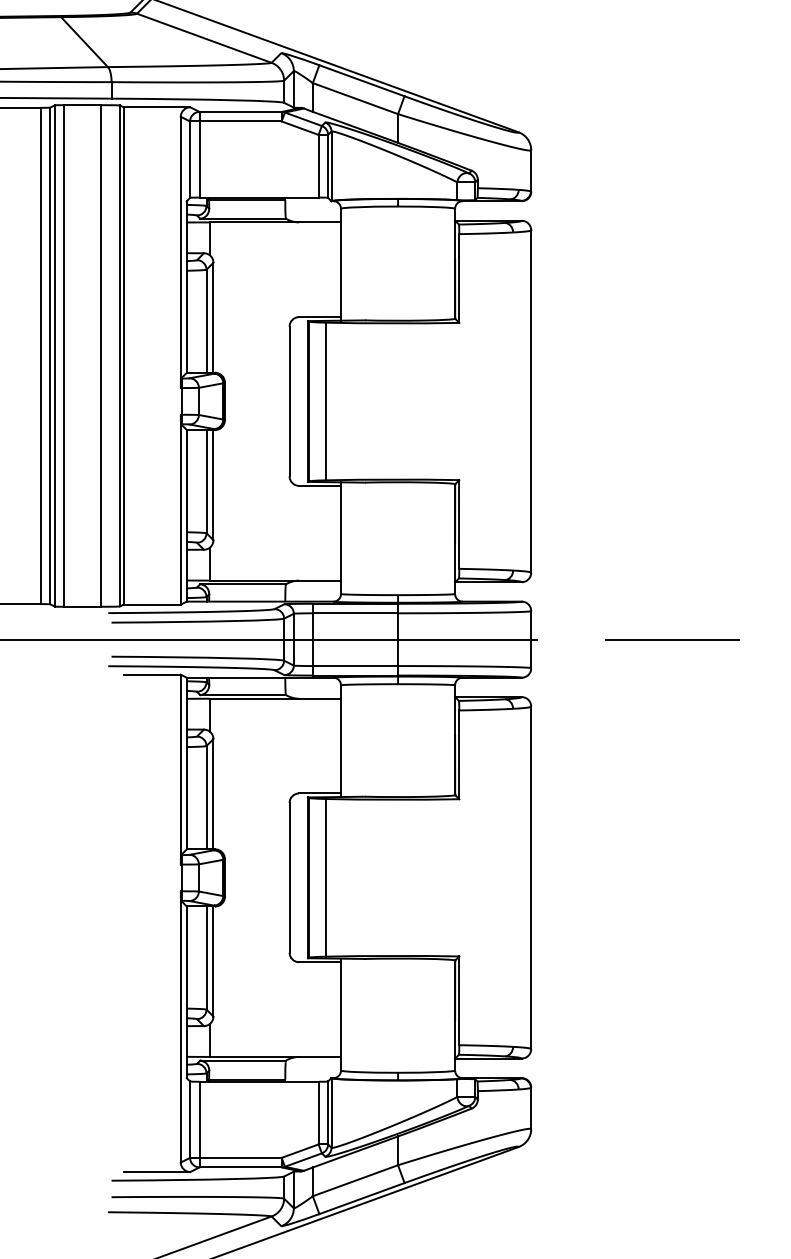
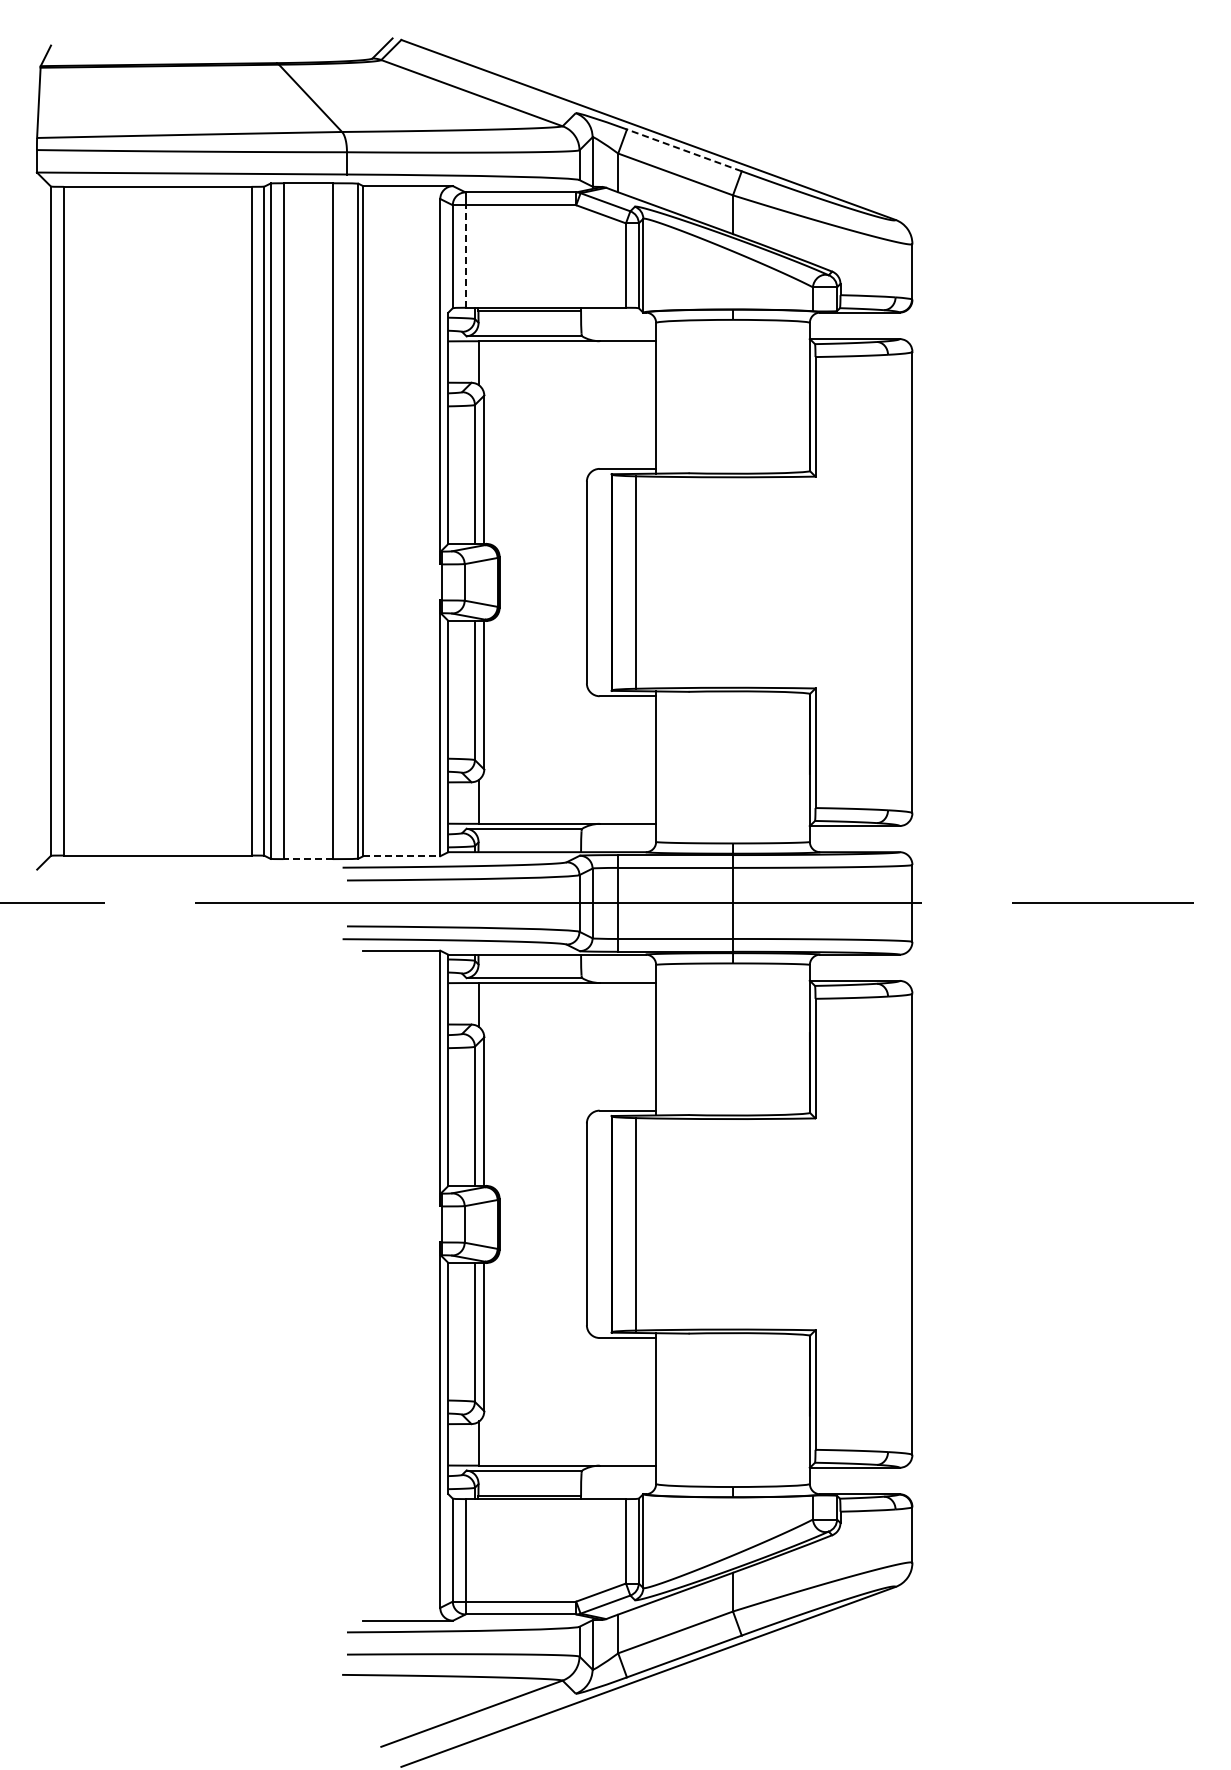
line: (361, 80) -> (683, 150), solid -> dashed
line: (199, 159) -> (465, 256), solid -> dashed
line: (152, 604) -> (402, 856), solid -> dashed
line: (82, 607) -> (308, 859), solid -> dashed

